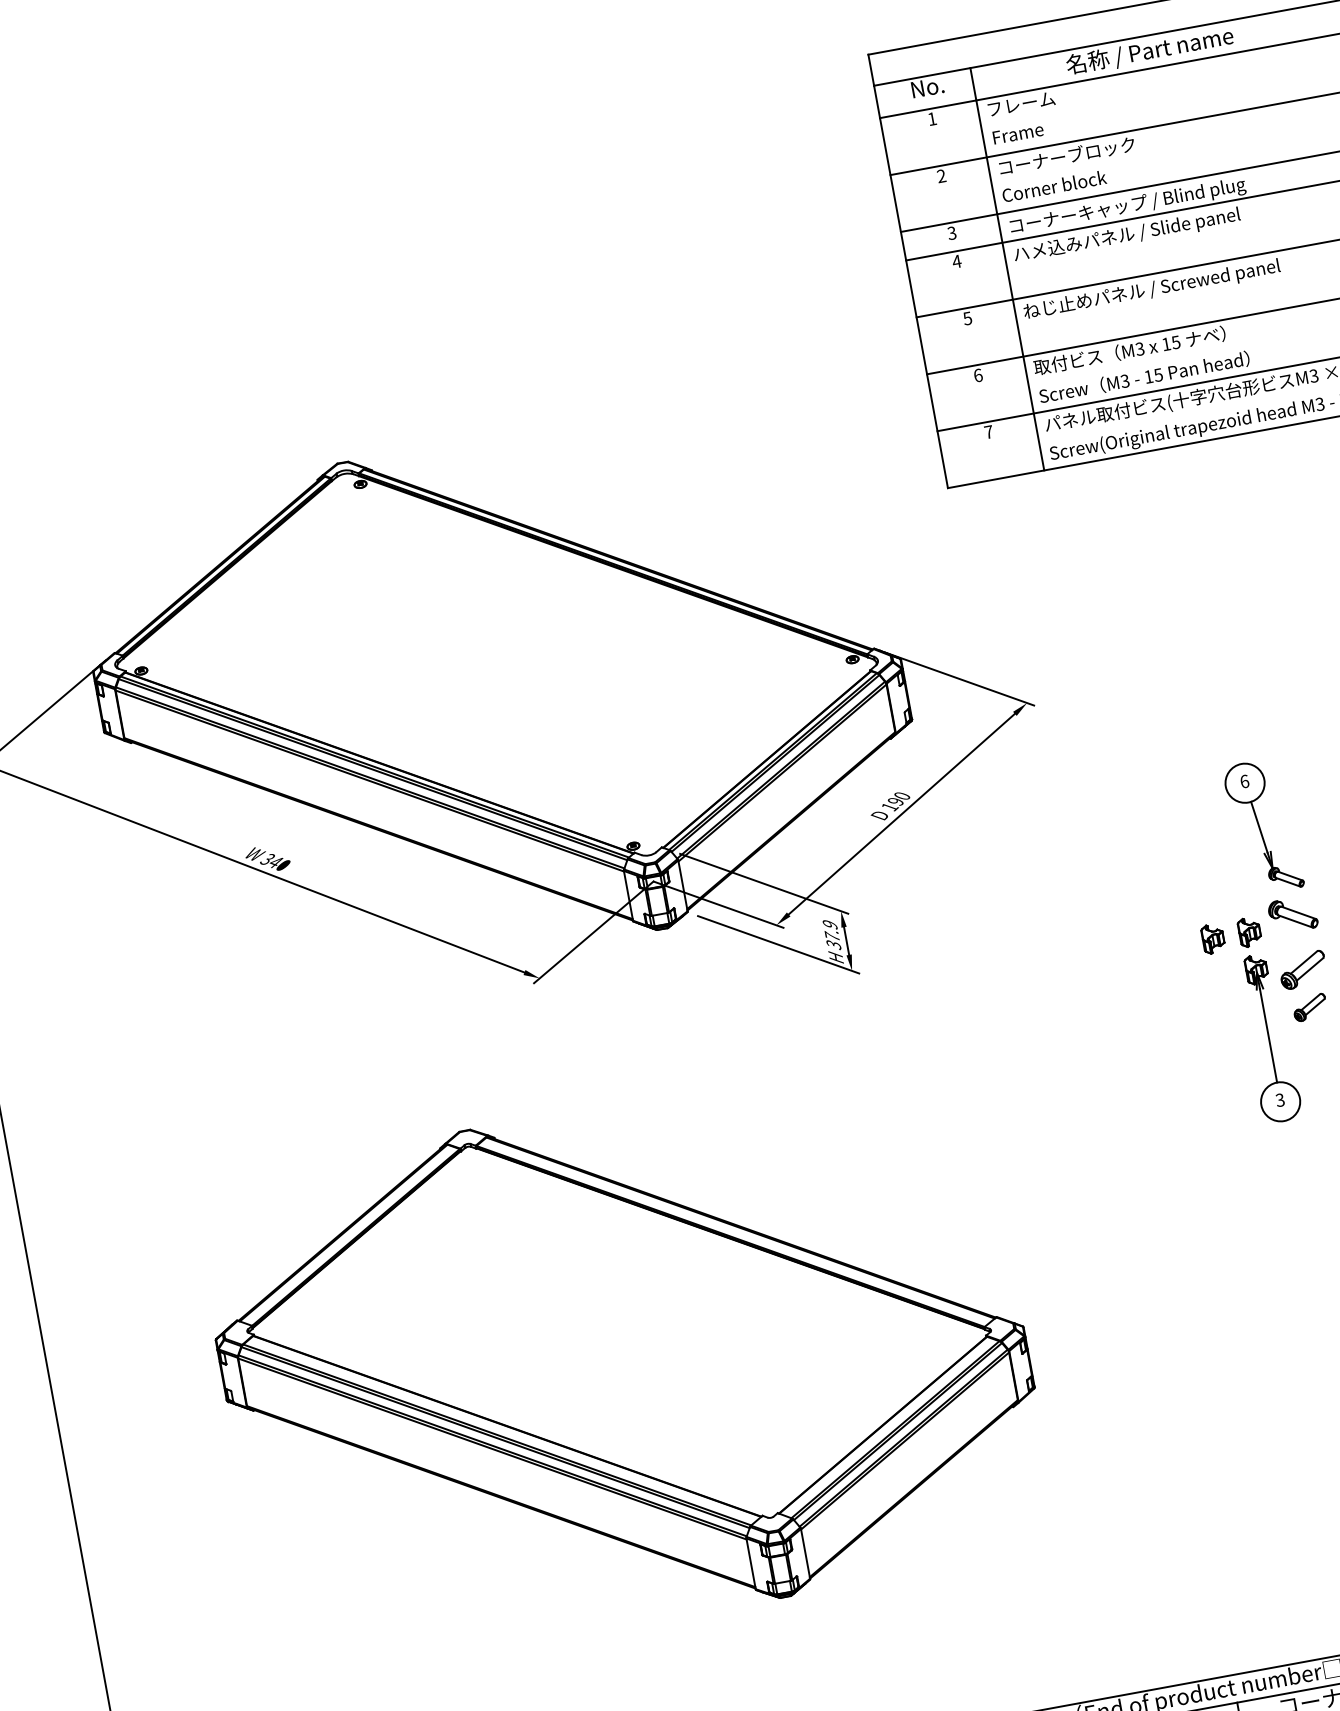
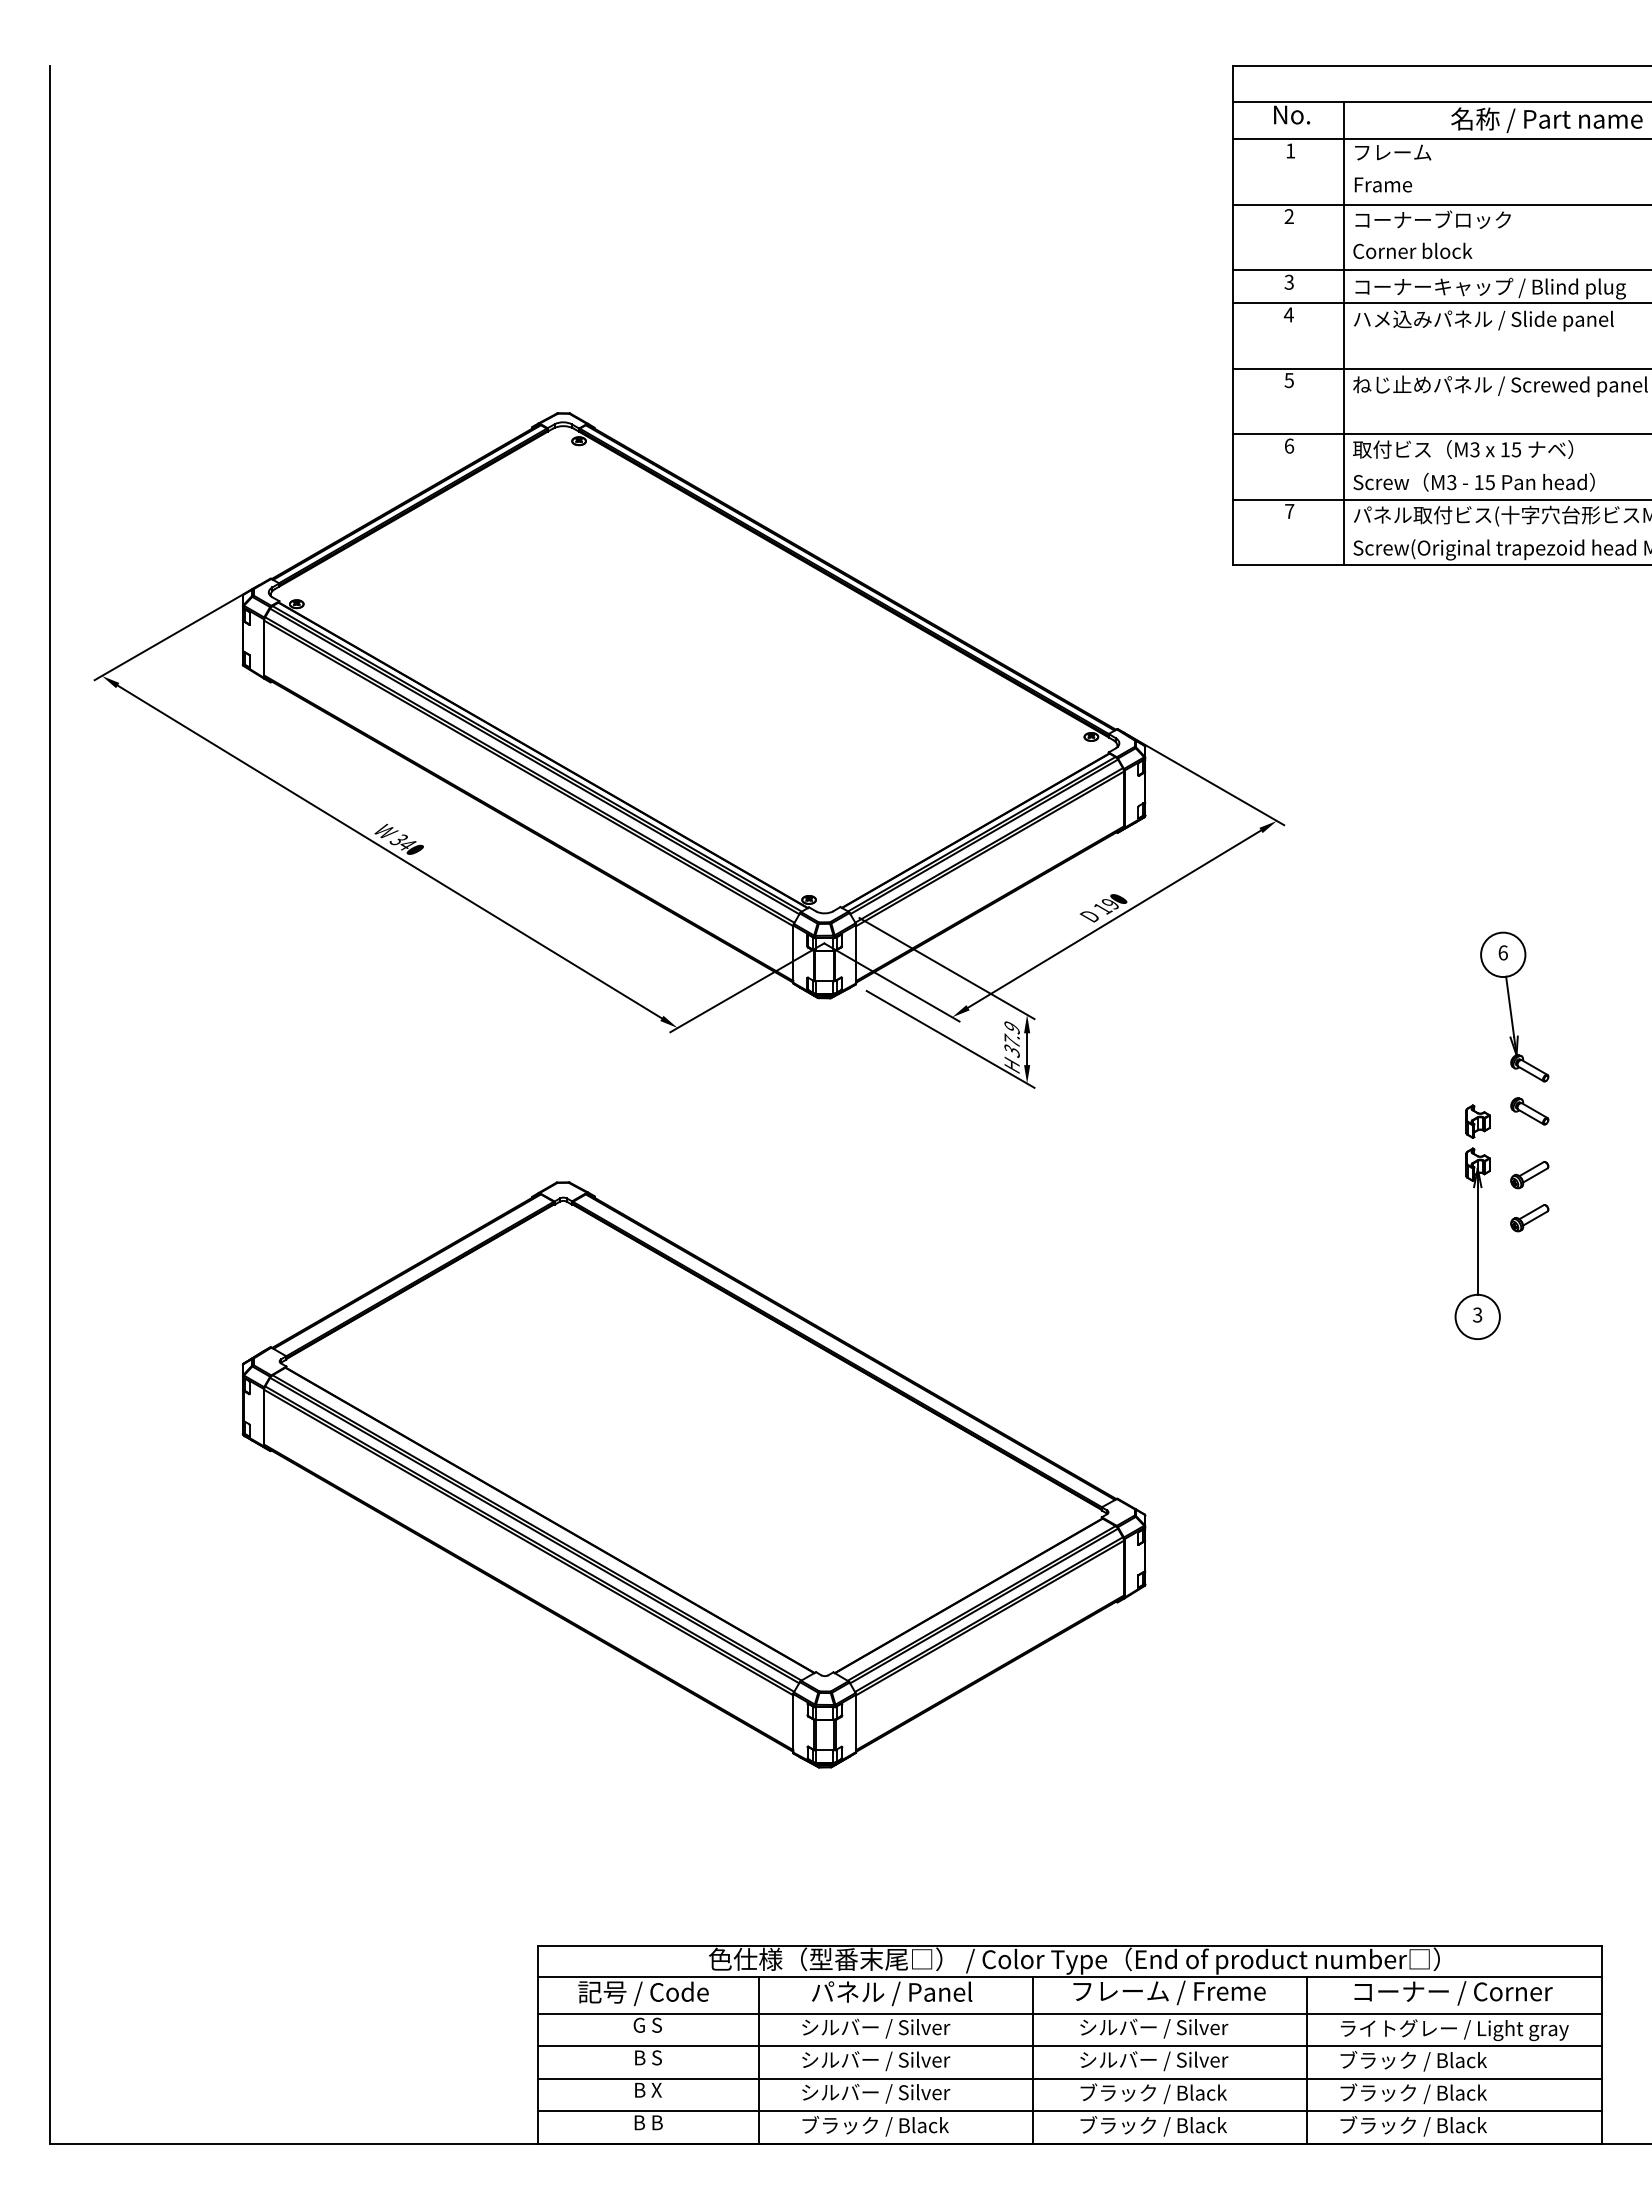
part: (1292, 915) -> (1529, 1111), size x0.71
part: (1212, 938) -> (1435, 1121), removed
part: (1303, 970) -> (1529, 1175), size x0.71

